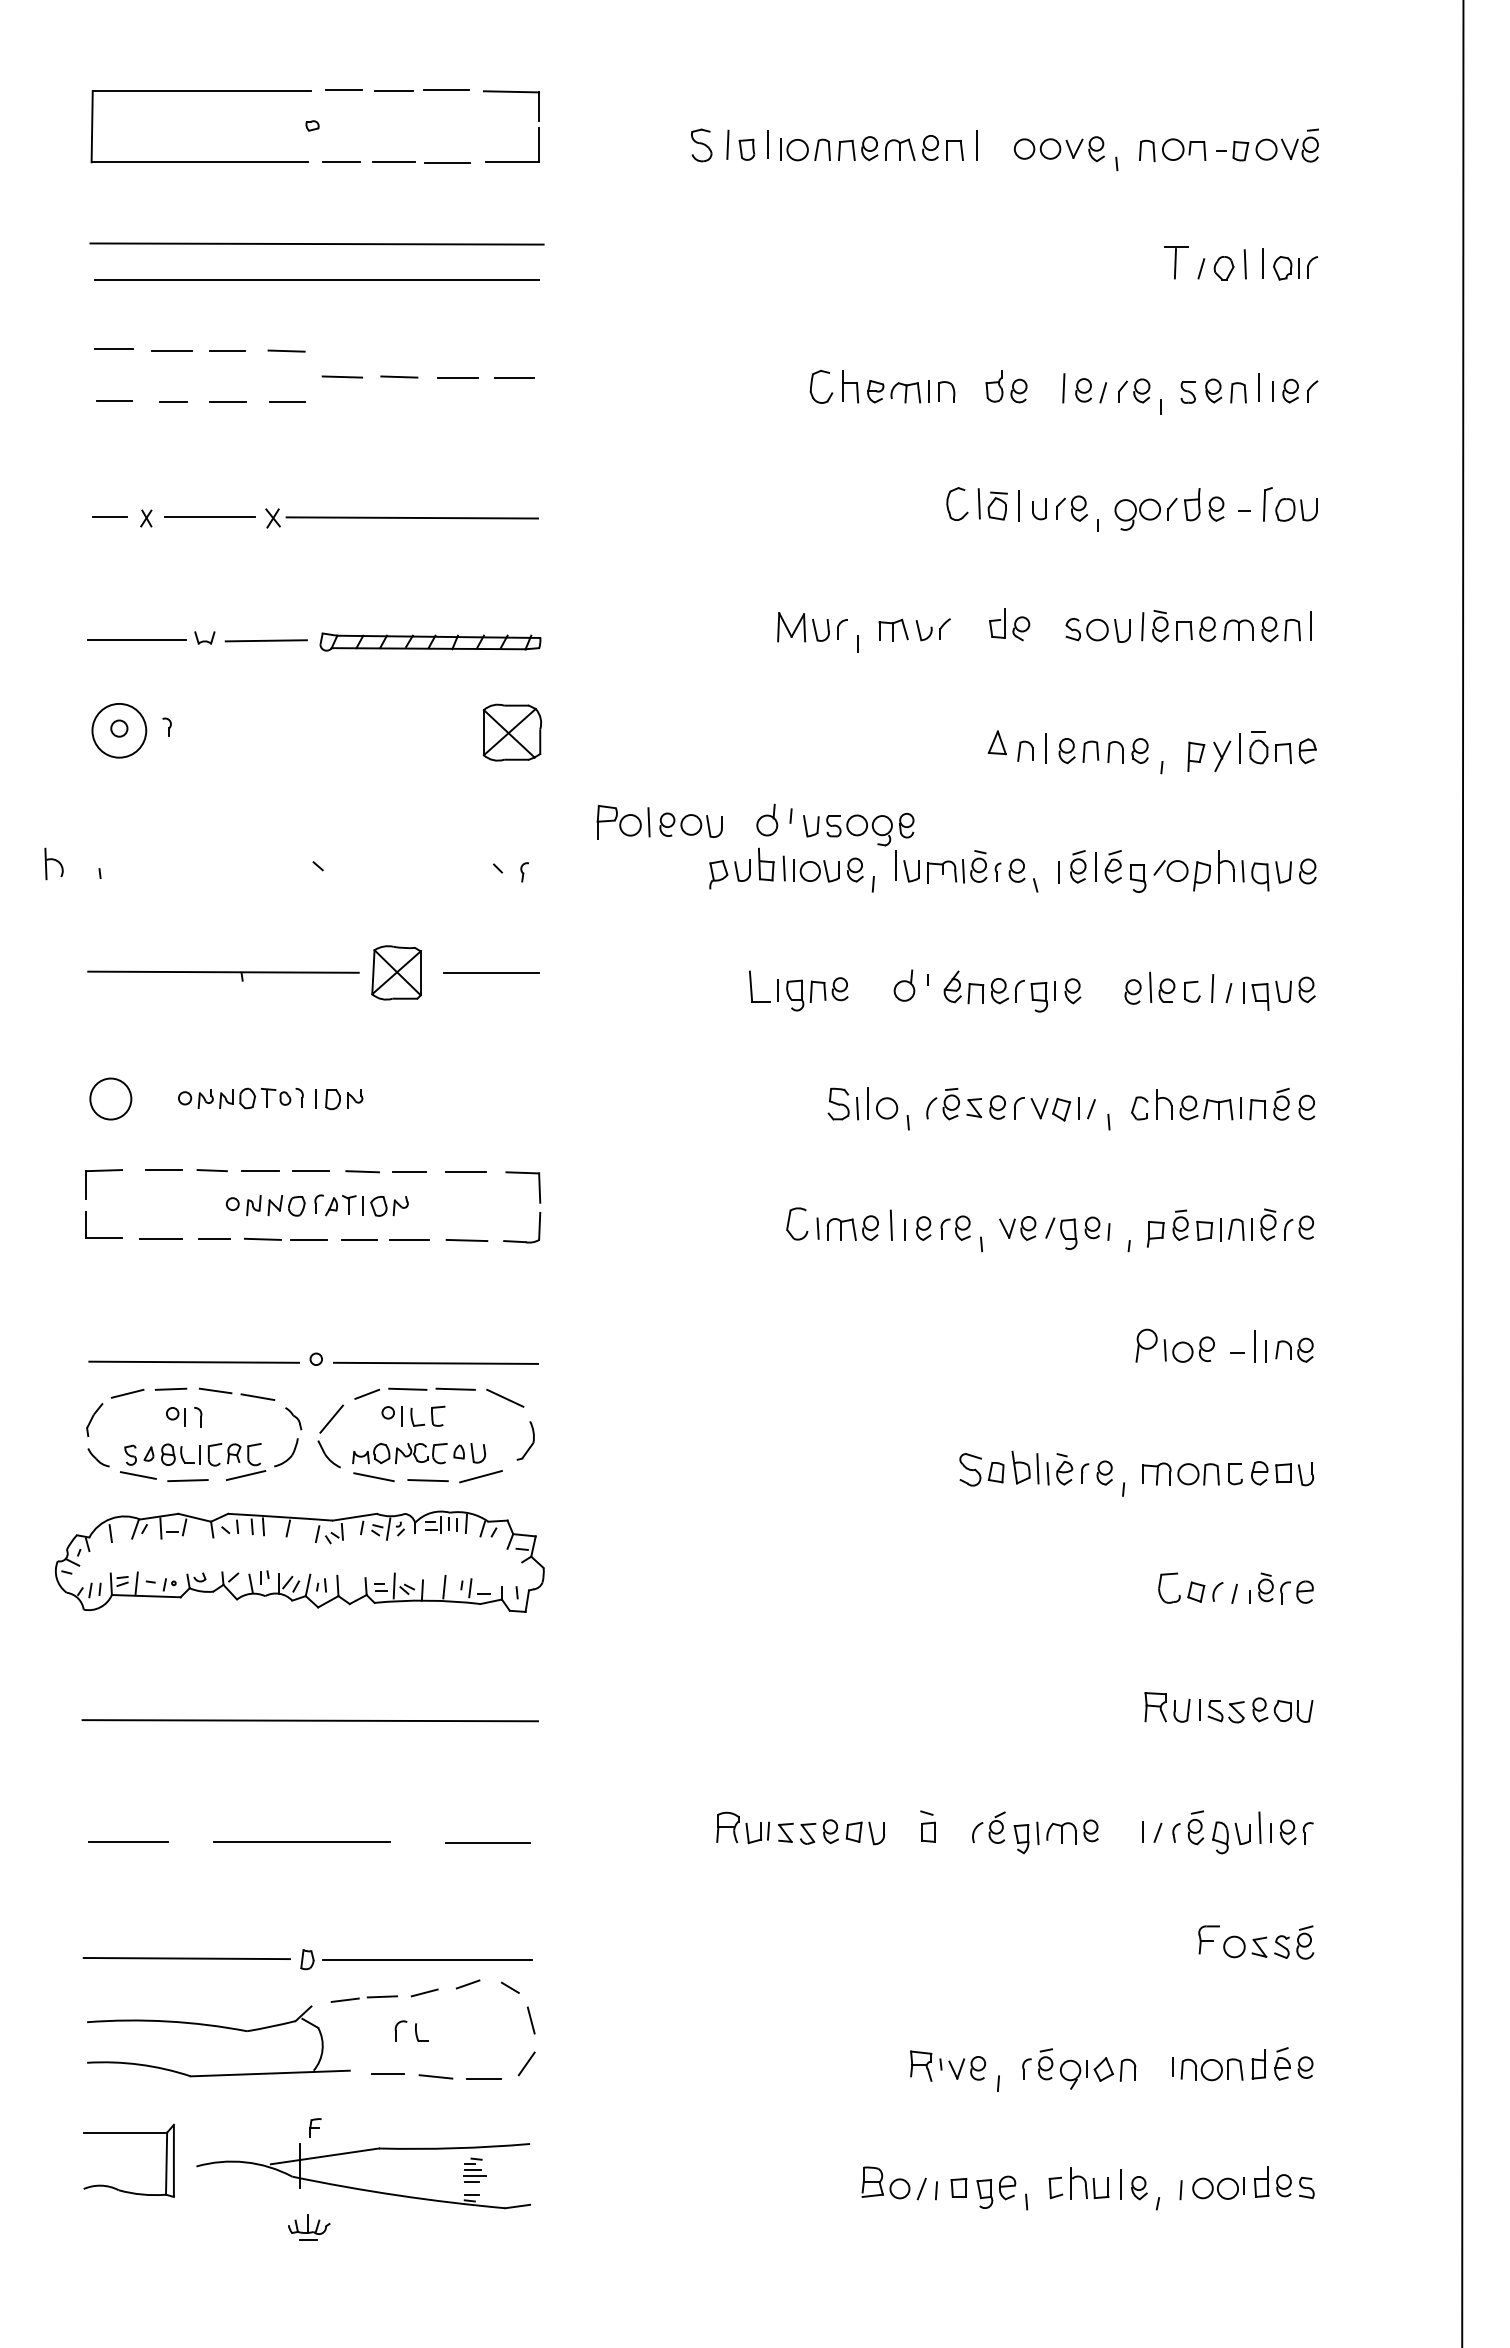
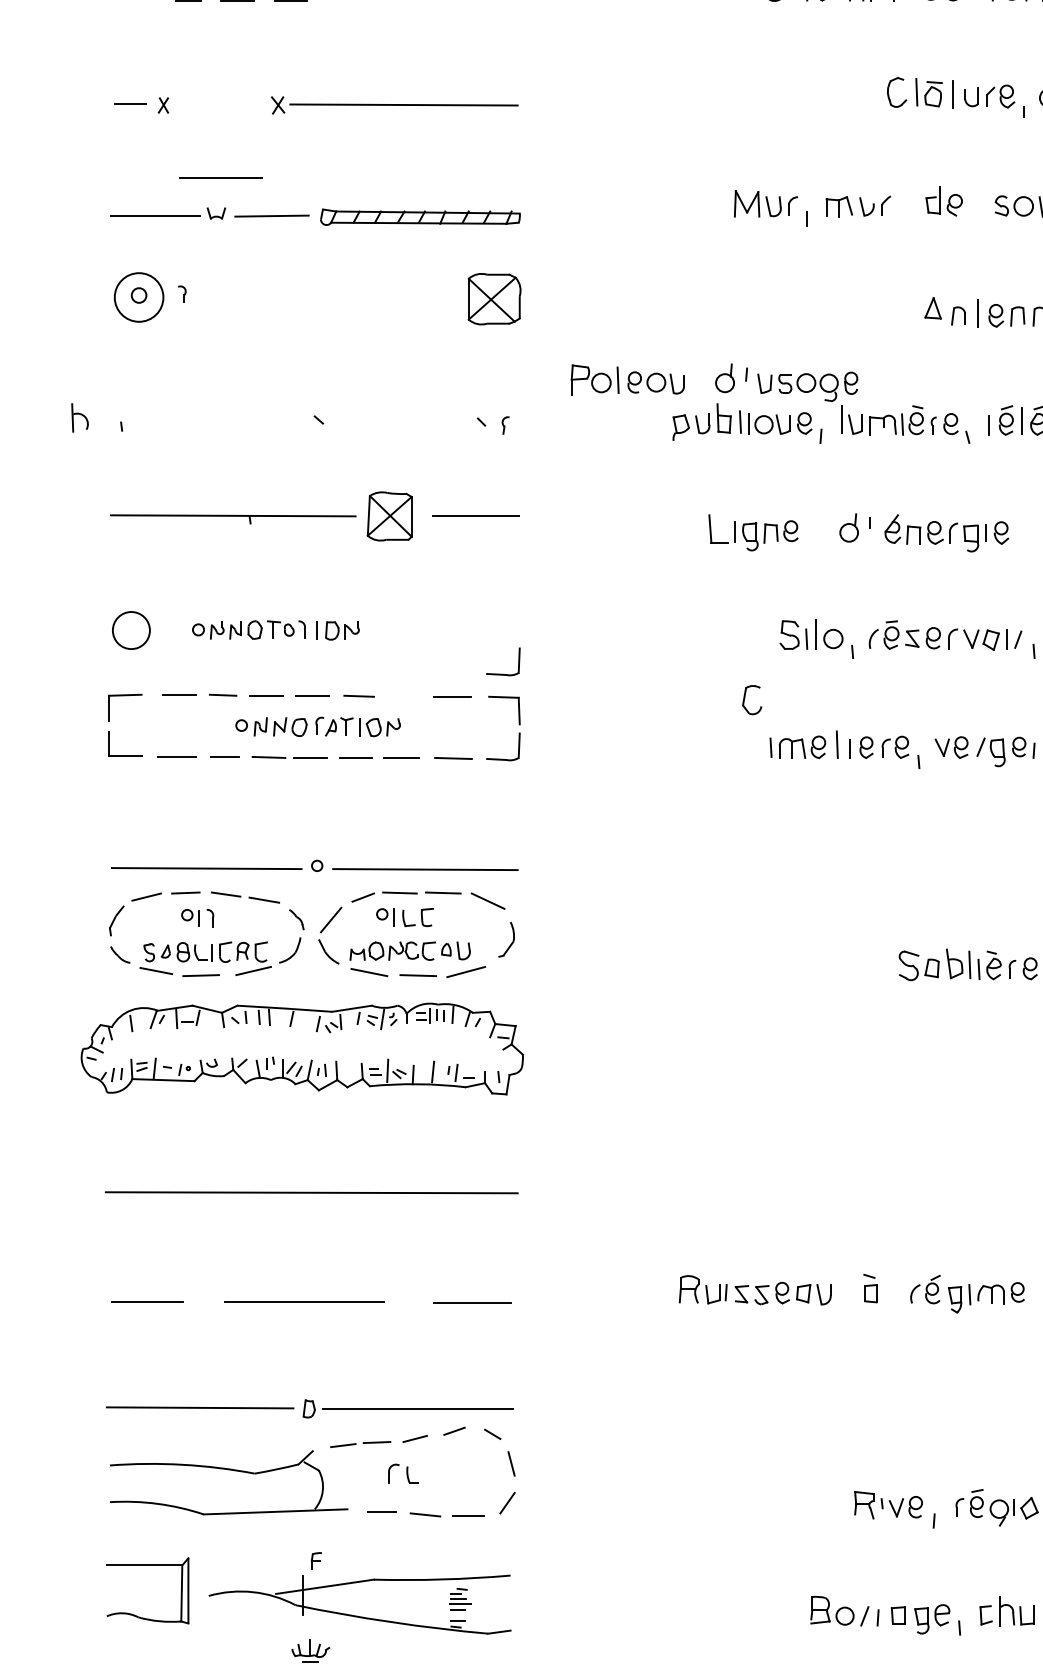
line: (209, 516) -> (220, 176), moved
part: (518, 1146) -> (500, 673), added
line: (409, 1172) -> (401, 696), removed
part: (789, 1223) -> (745, 699), moved

